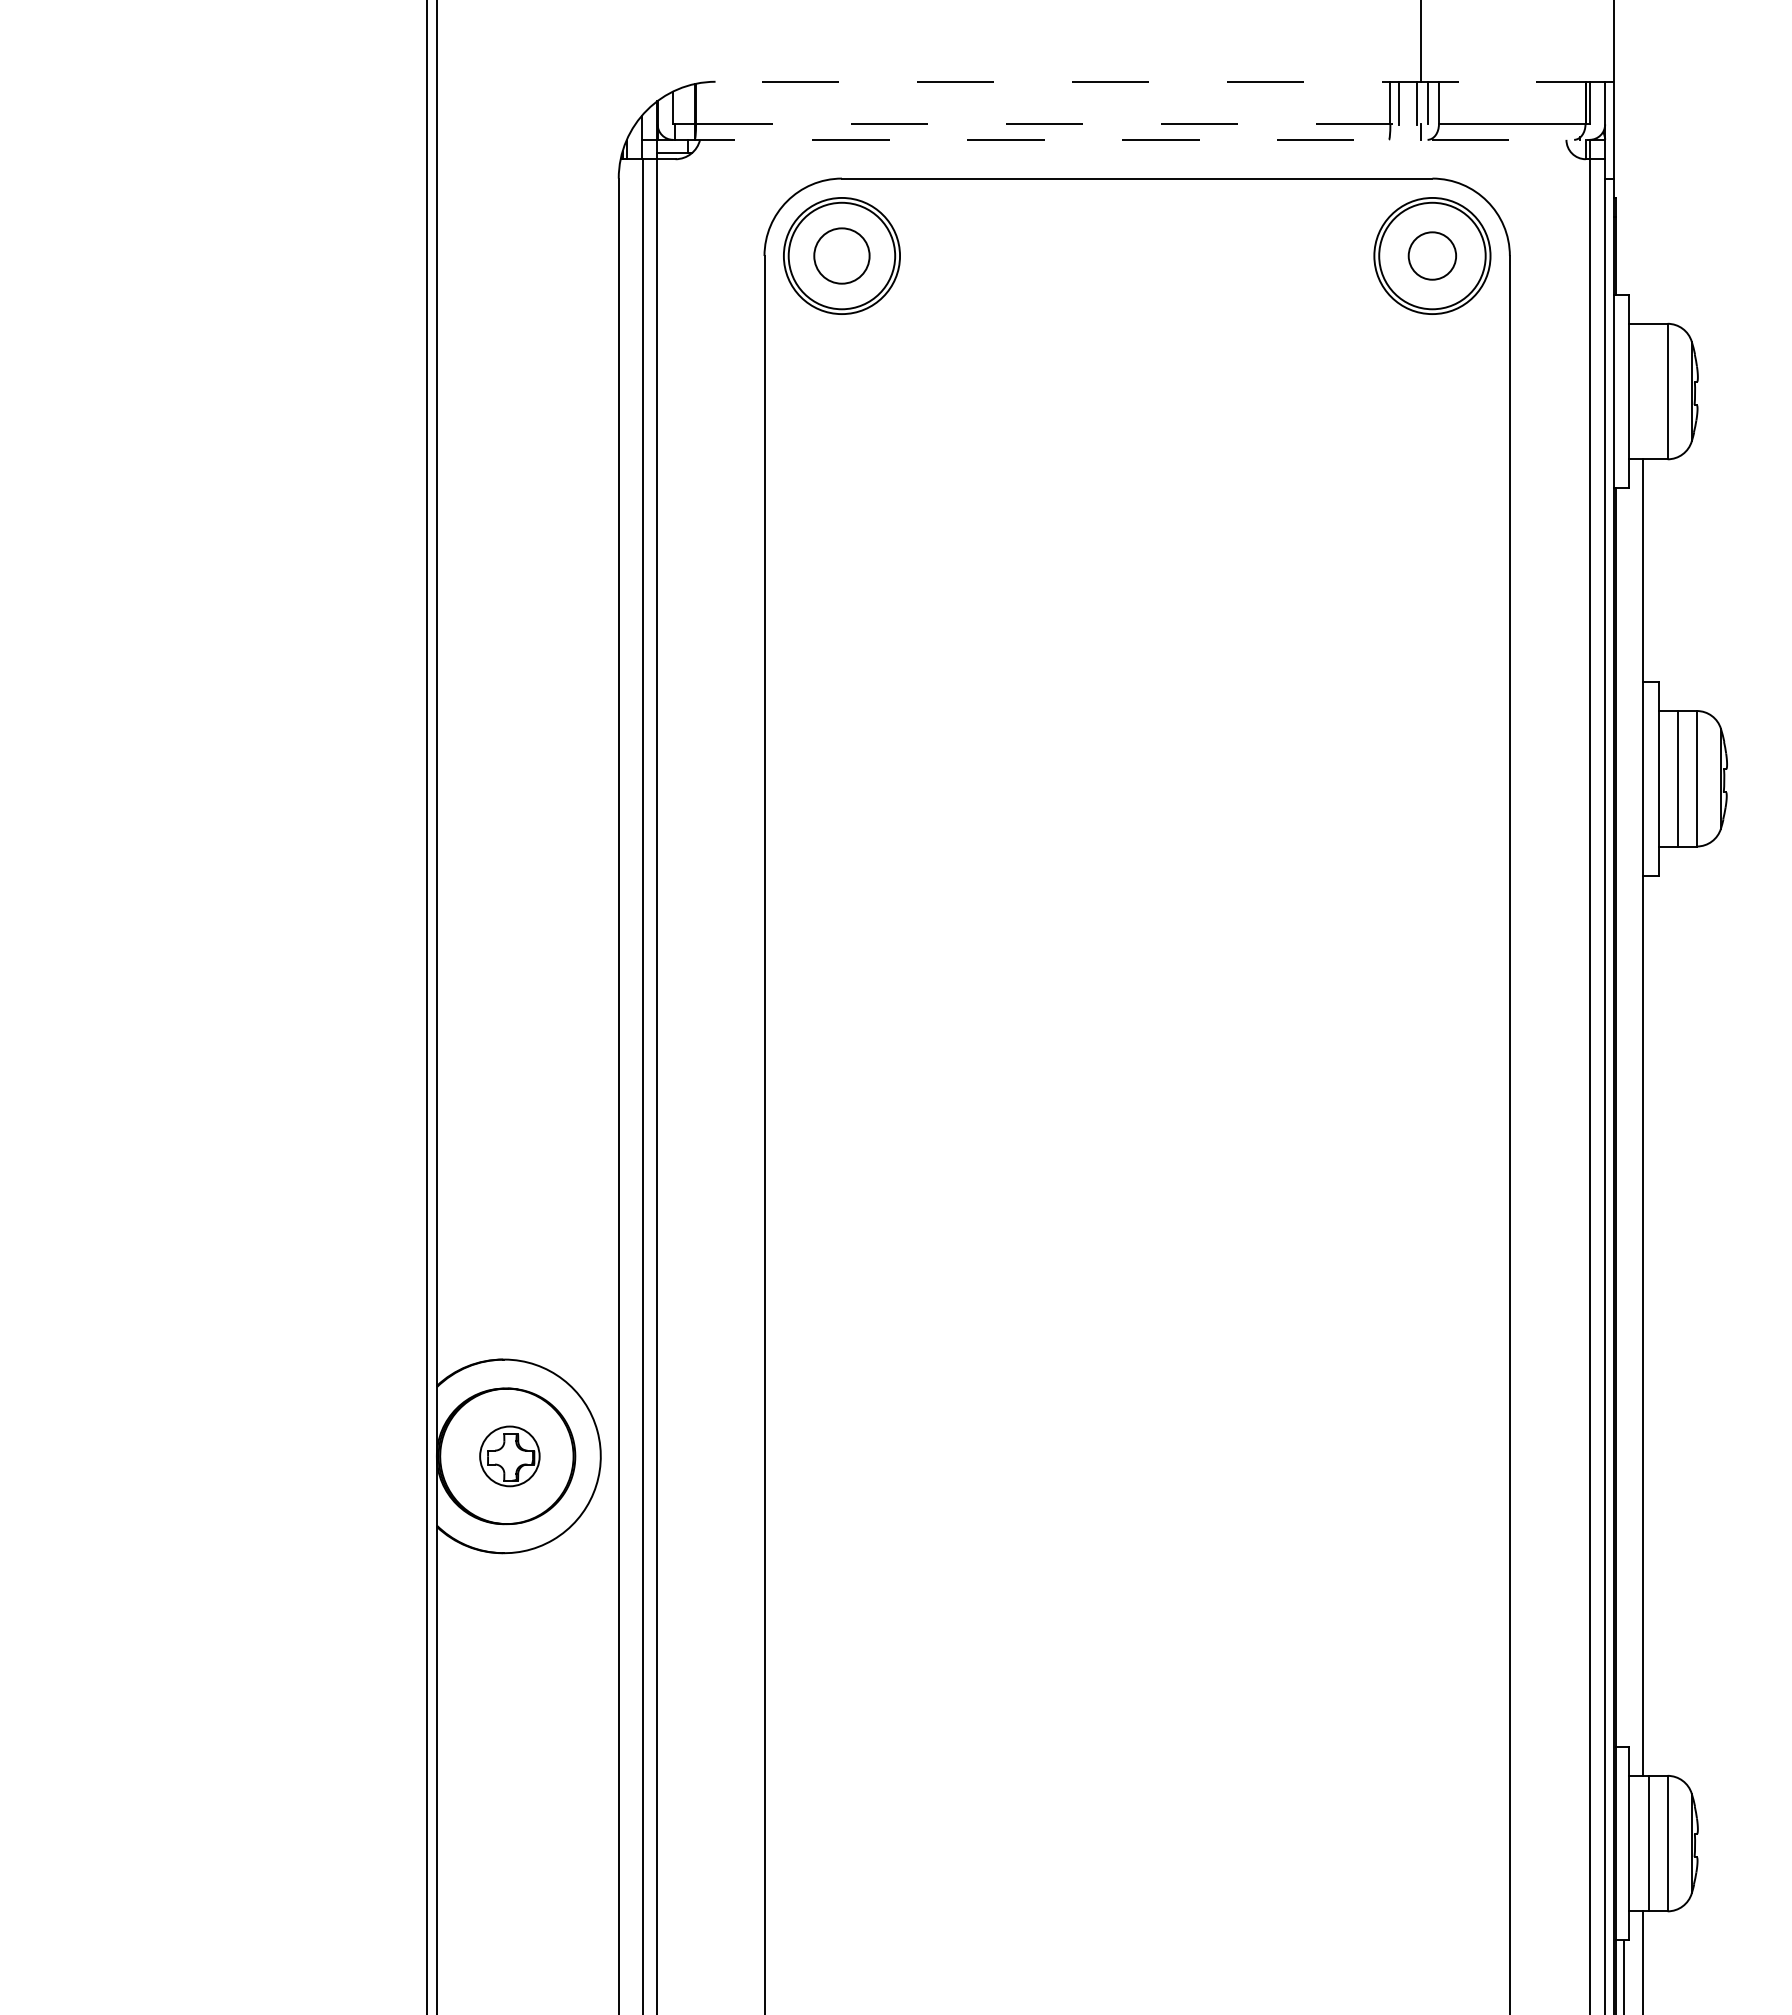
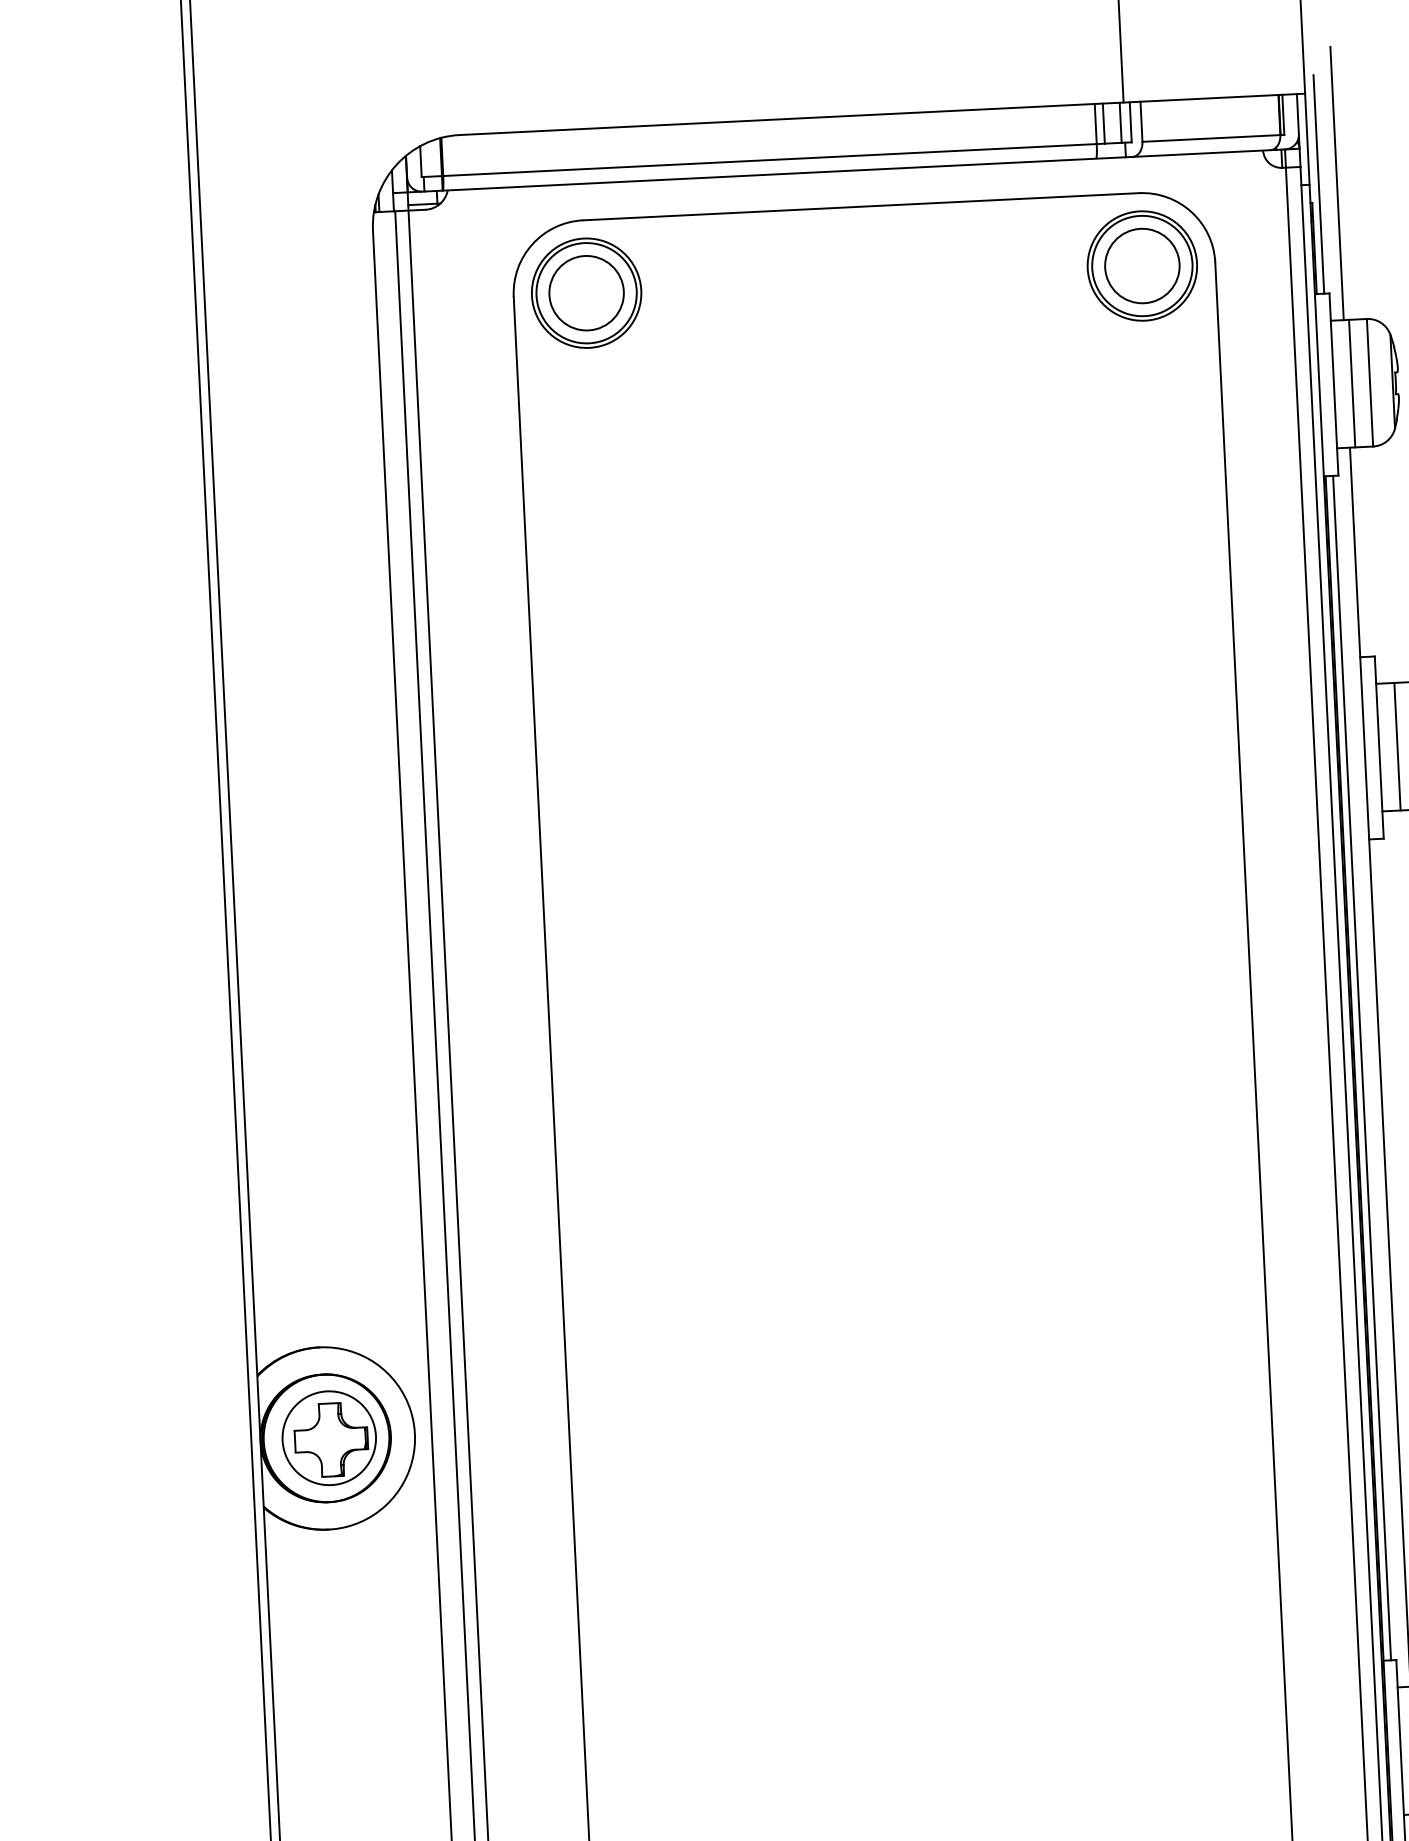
line: (1164, 81) -> (882, 114), dashed -> solid
line: (1061, 124) -> (787, 159), dashed -> solid
line: (1131, 139) -> (853, 170), dashed -> solid
line: (1623, 178) -> (1318, 184), added
line: (1643, 178) -> (1337, 183), added
circle: (841, 255) -> (586, 292), size x1.43
circle: (1431, 255) -> (1141, 265), size x1.67
line: (1648, 391) -> (1351, 383), added
line: (1623, 1117) -> (1361, 1068), added
part: (509, 1456) -> (328, 1438), size x1.67

